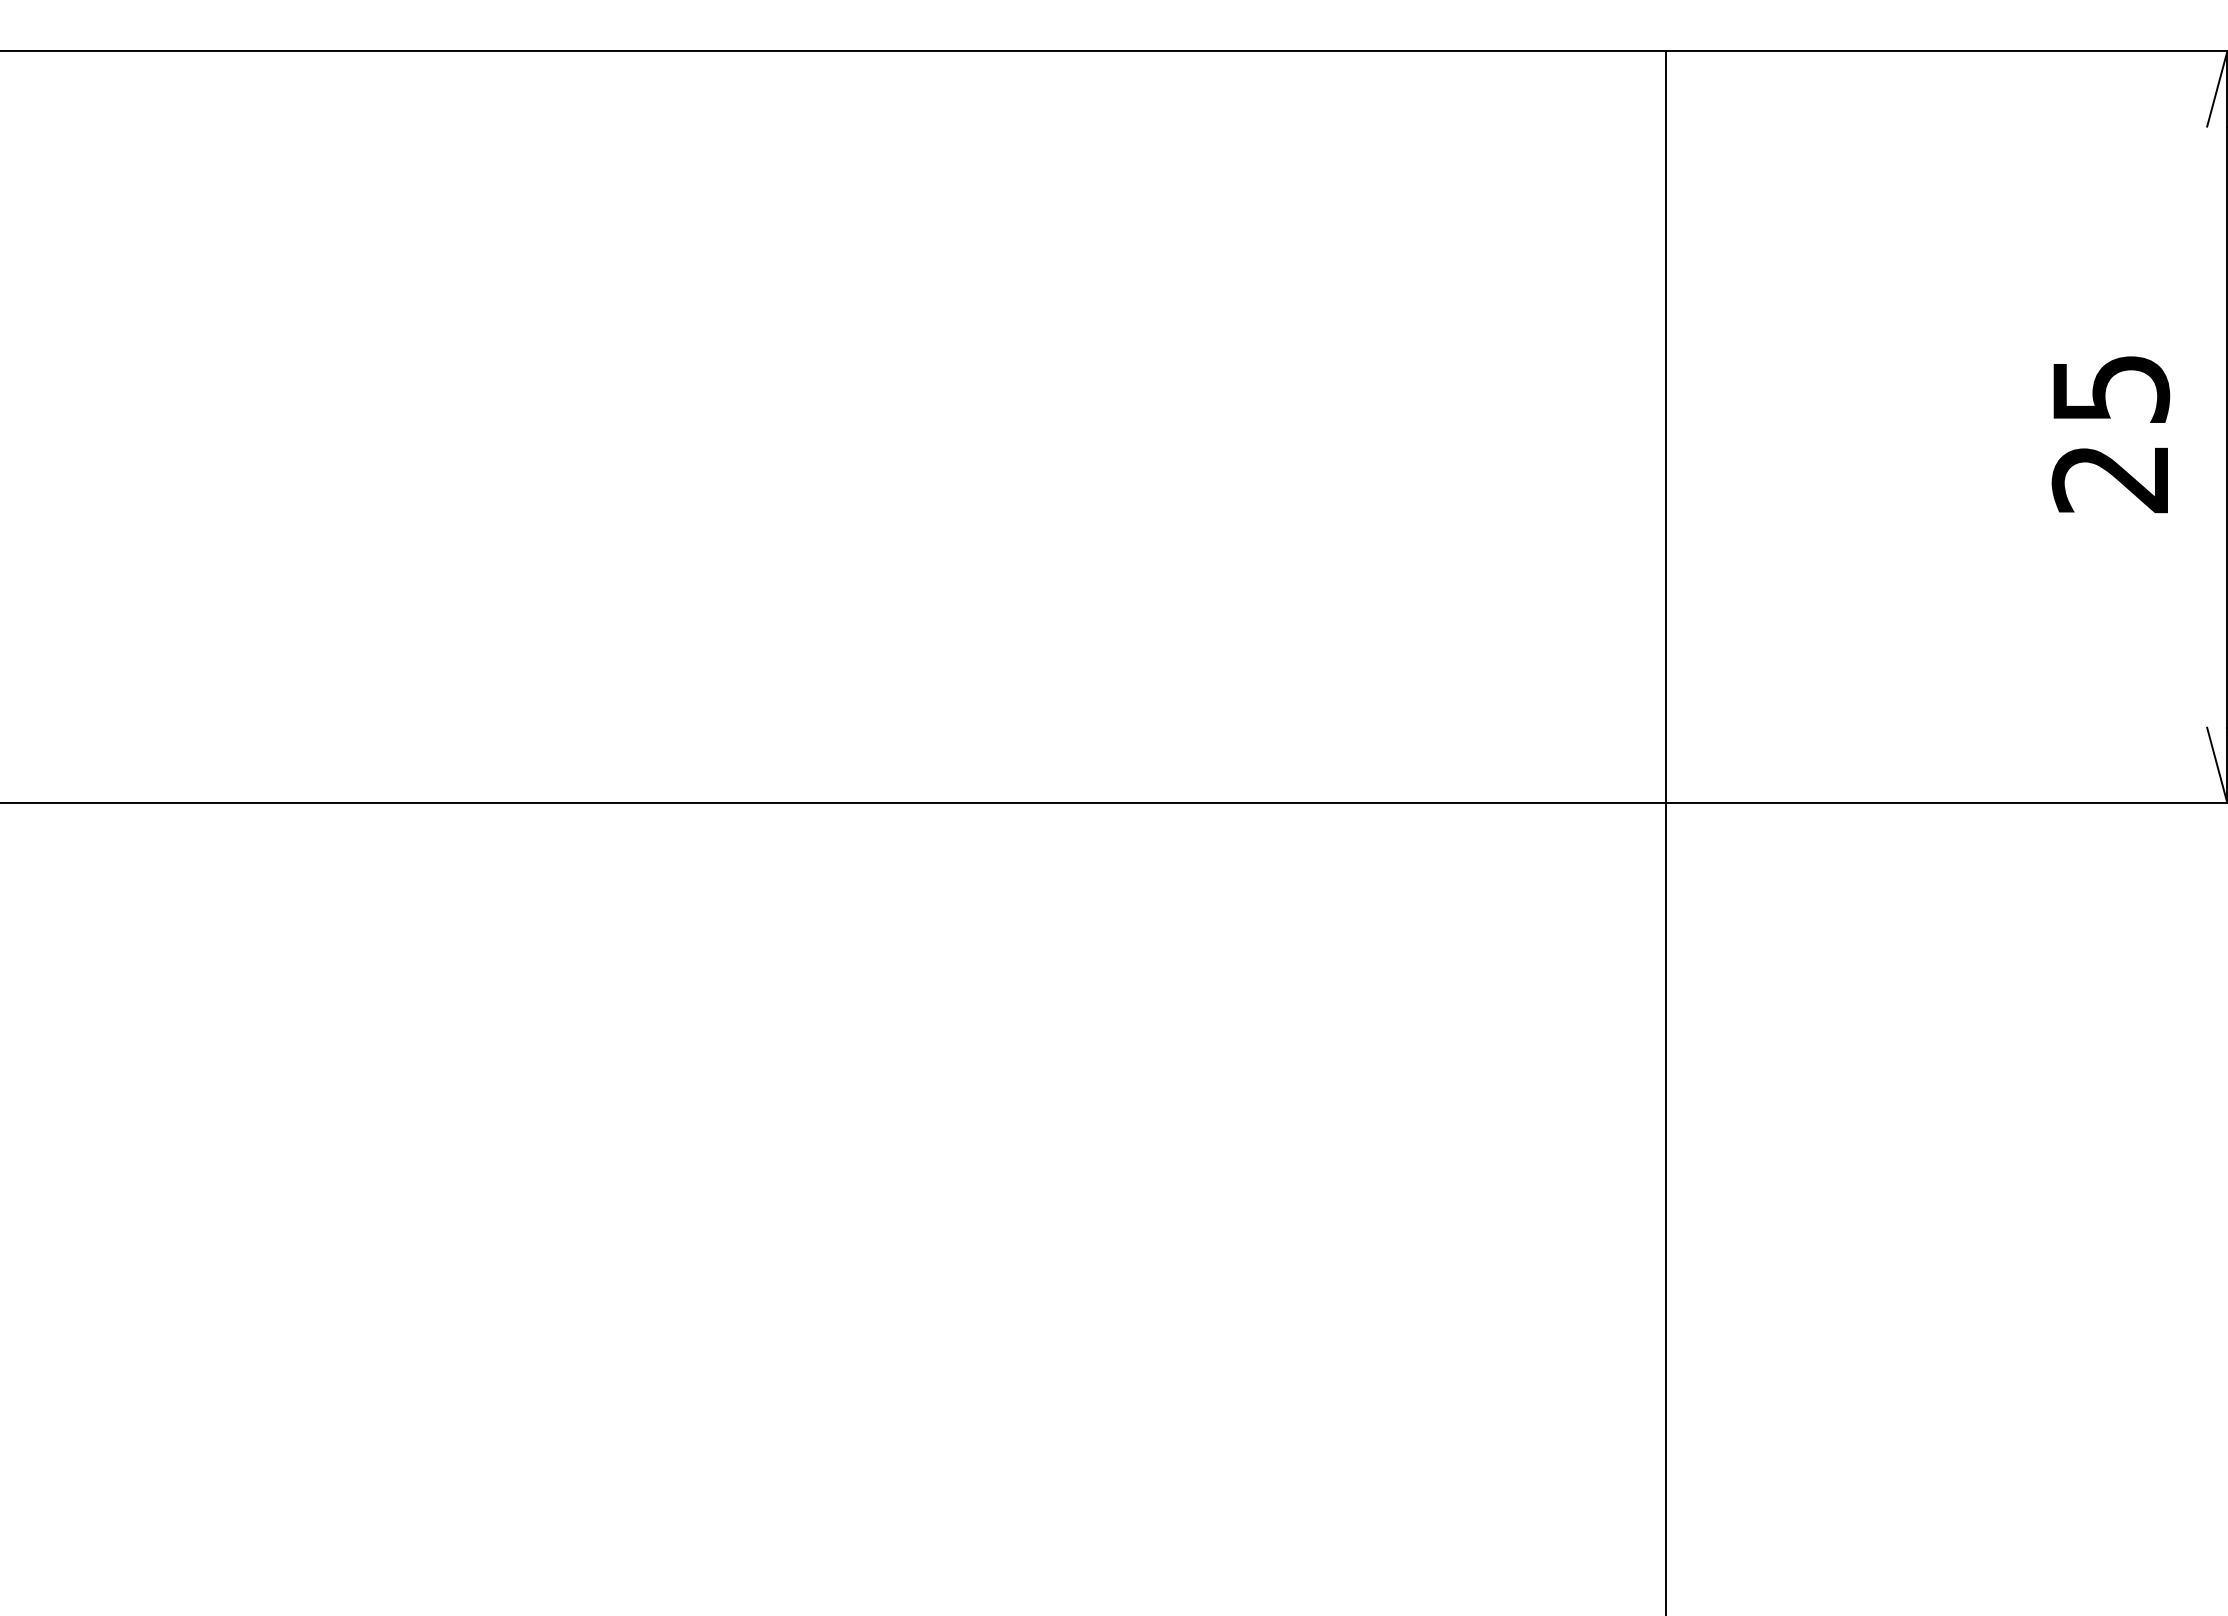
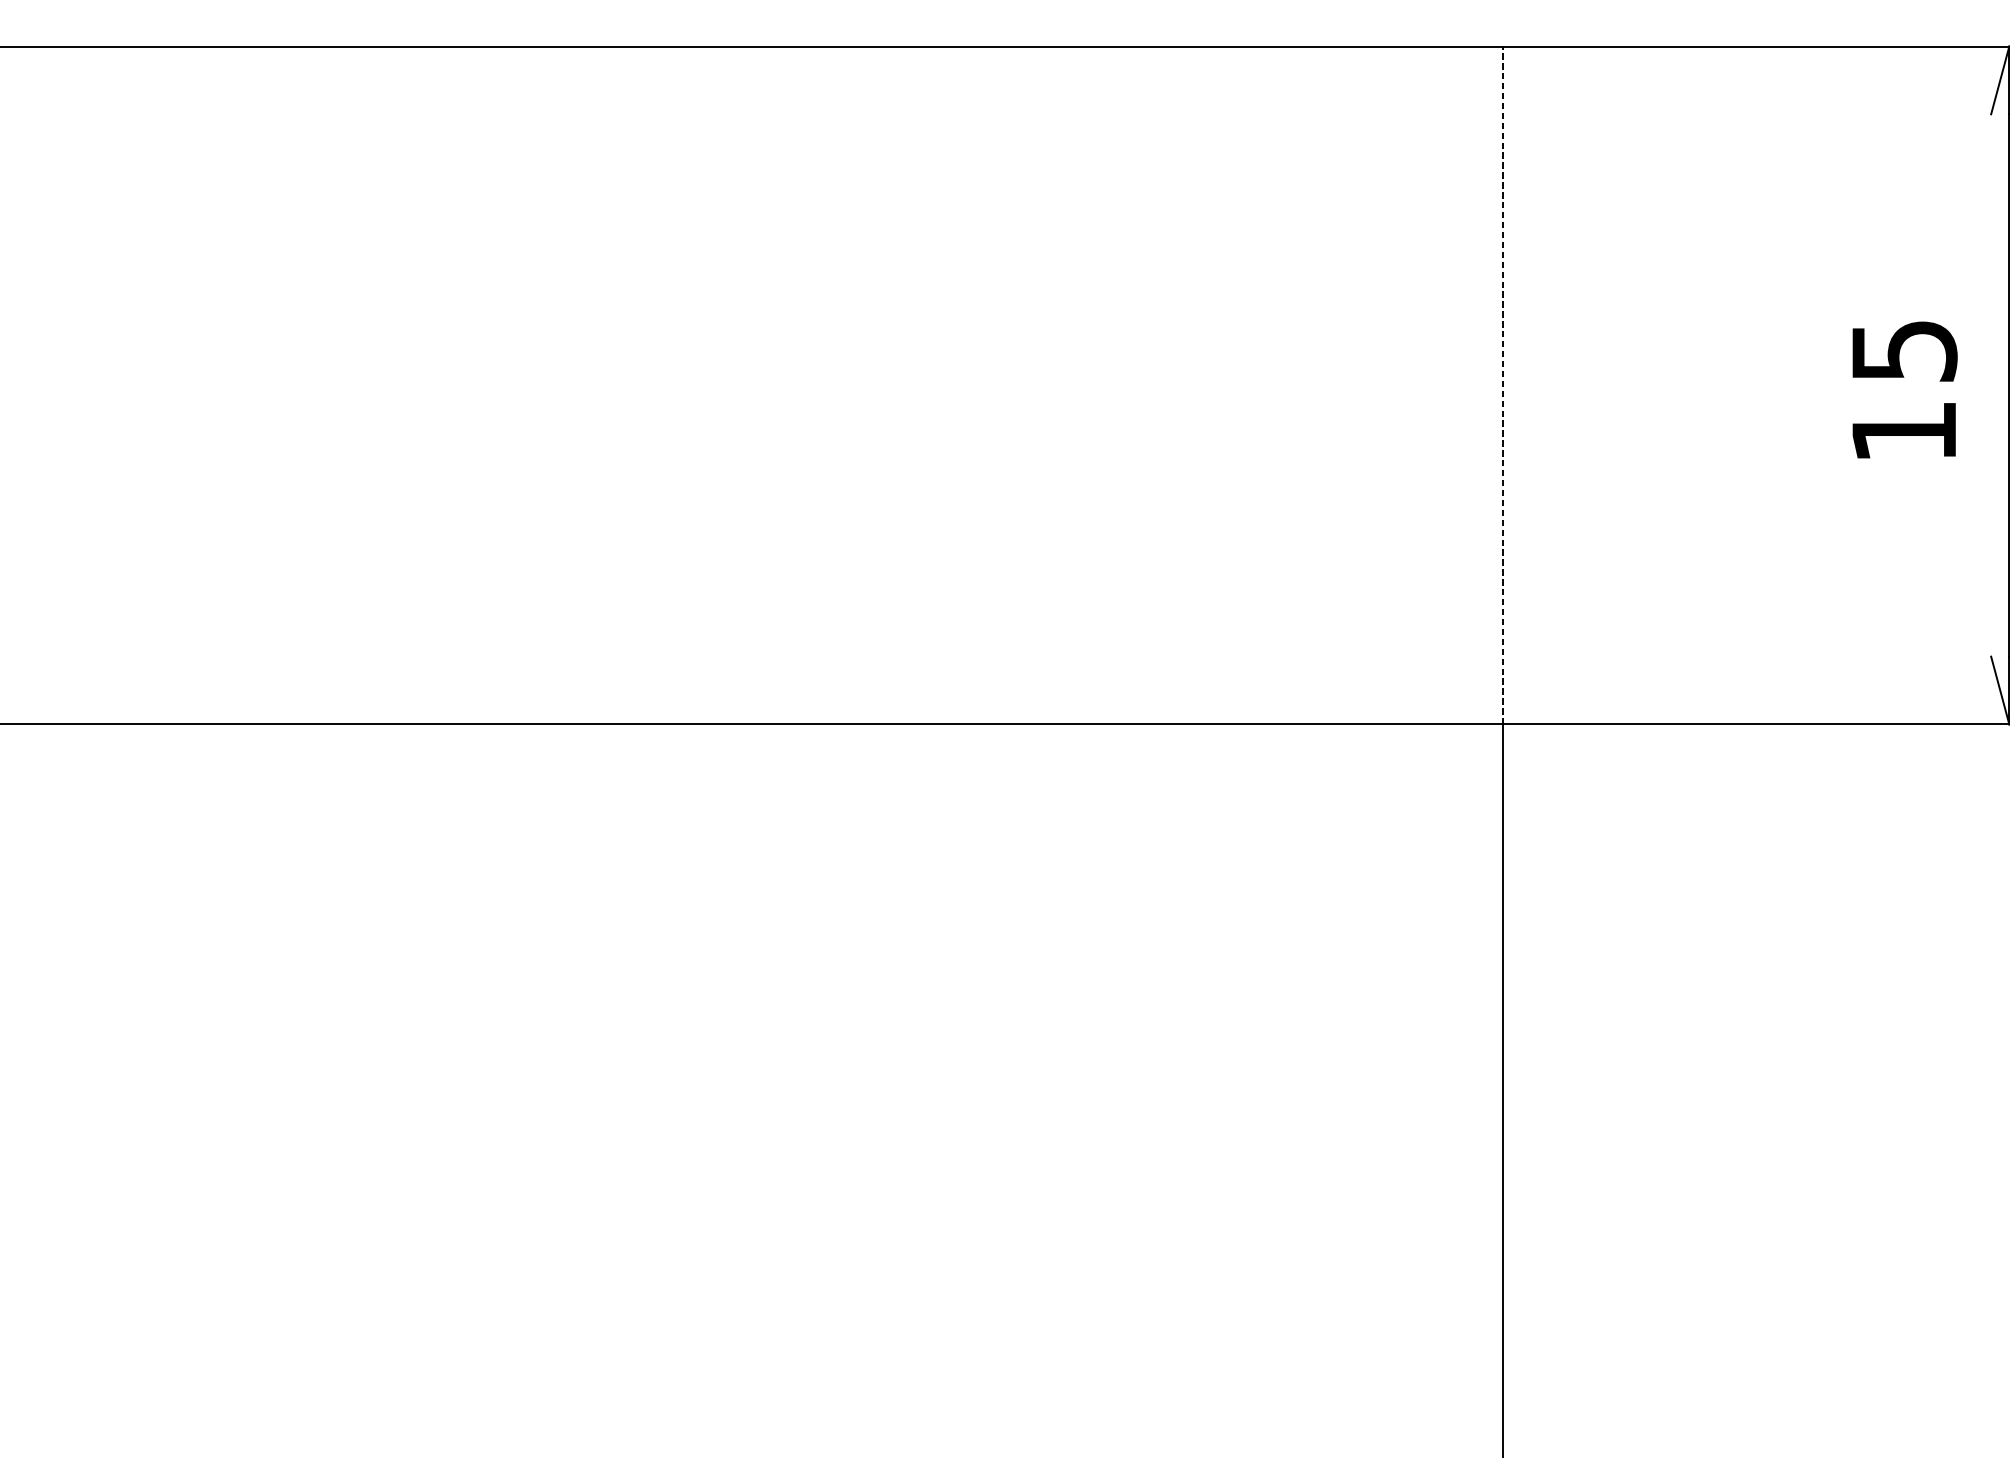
line: (1665, 427) -> (1502, 385), solid -> dashed
text: (2109, 479) -> (1903, 432), 25 -> 15

